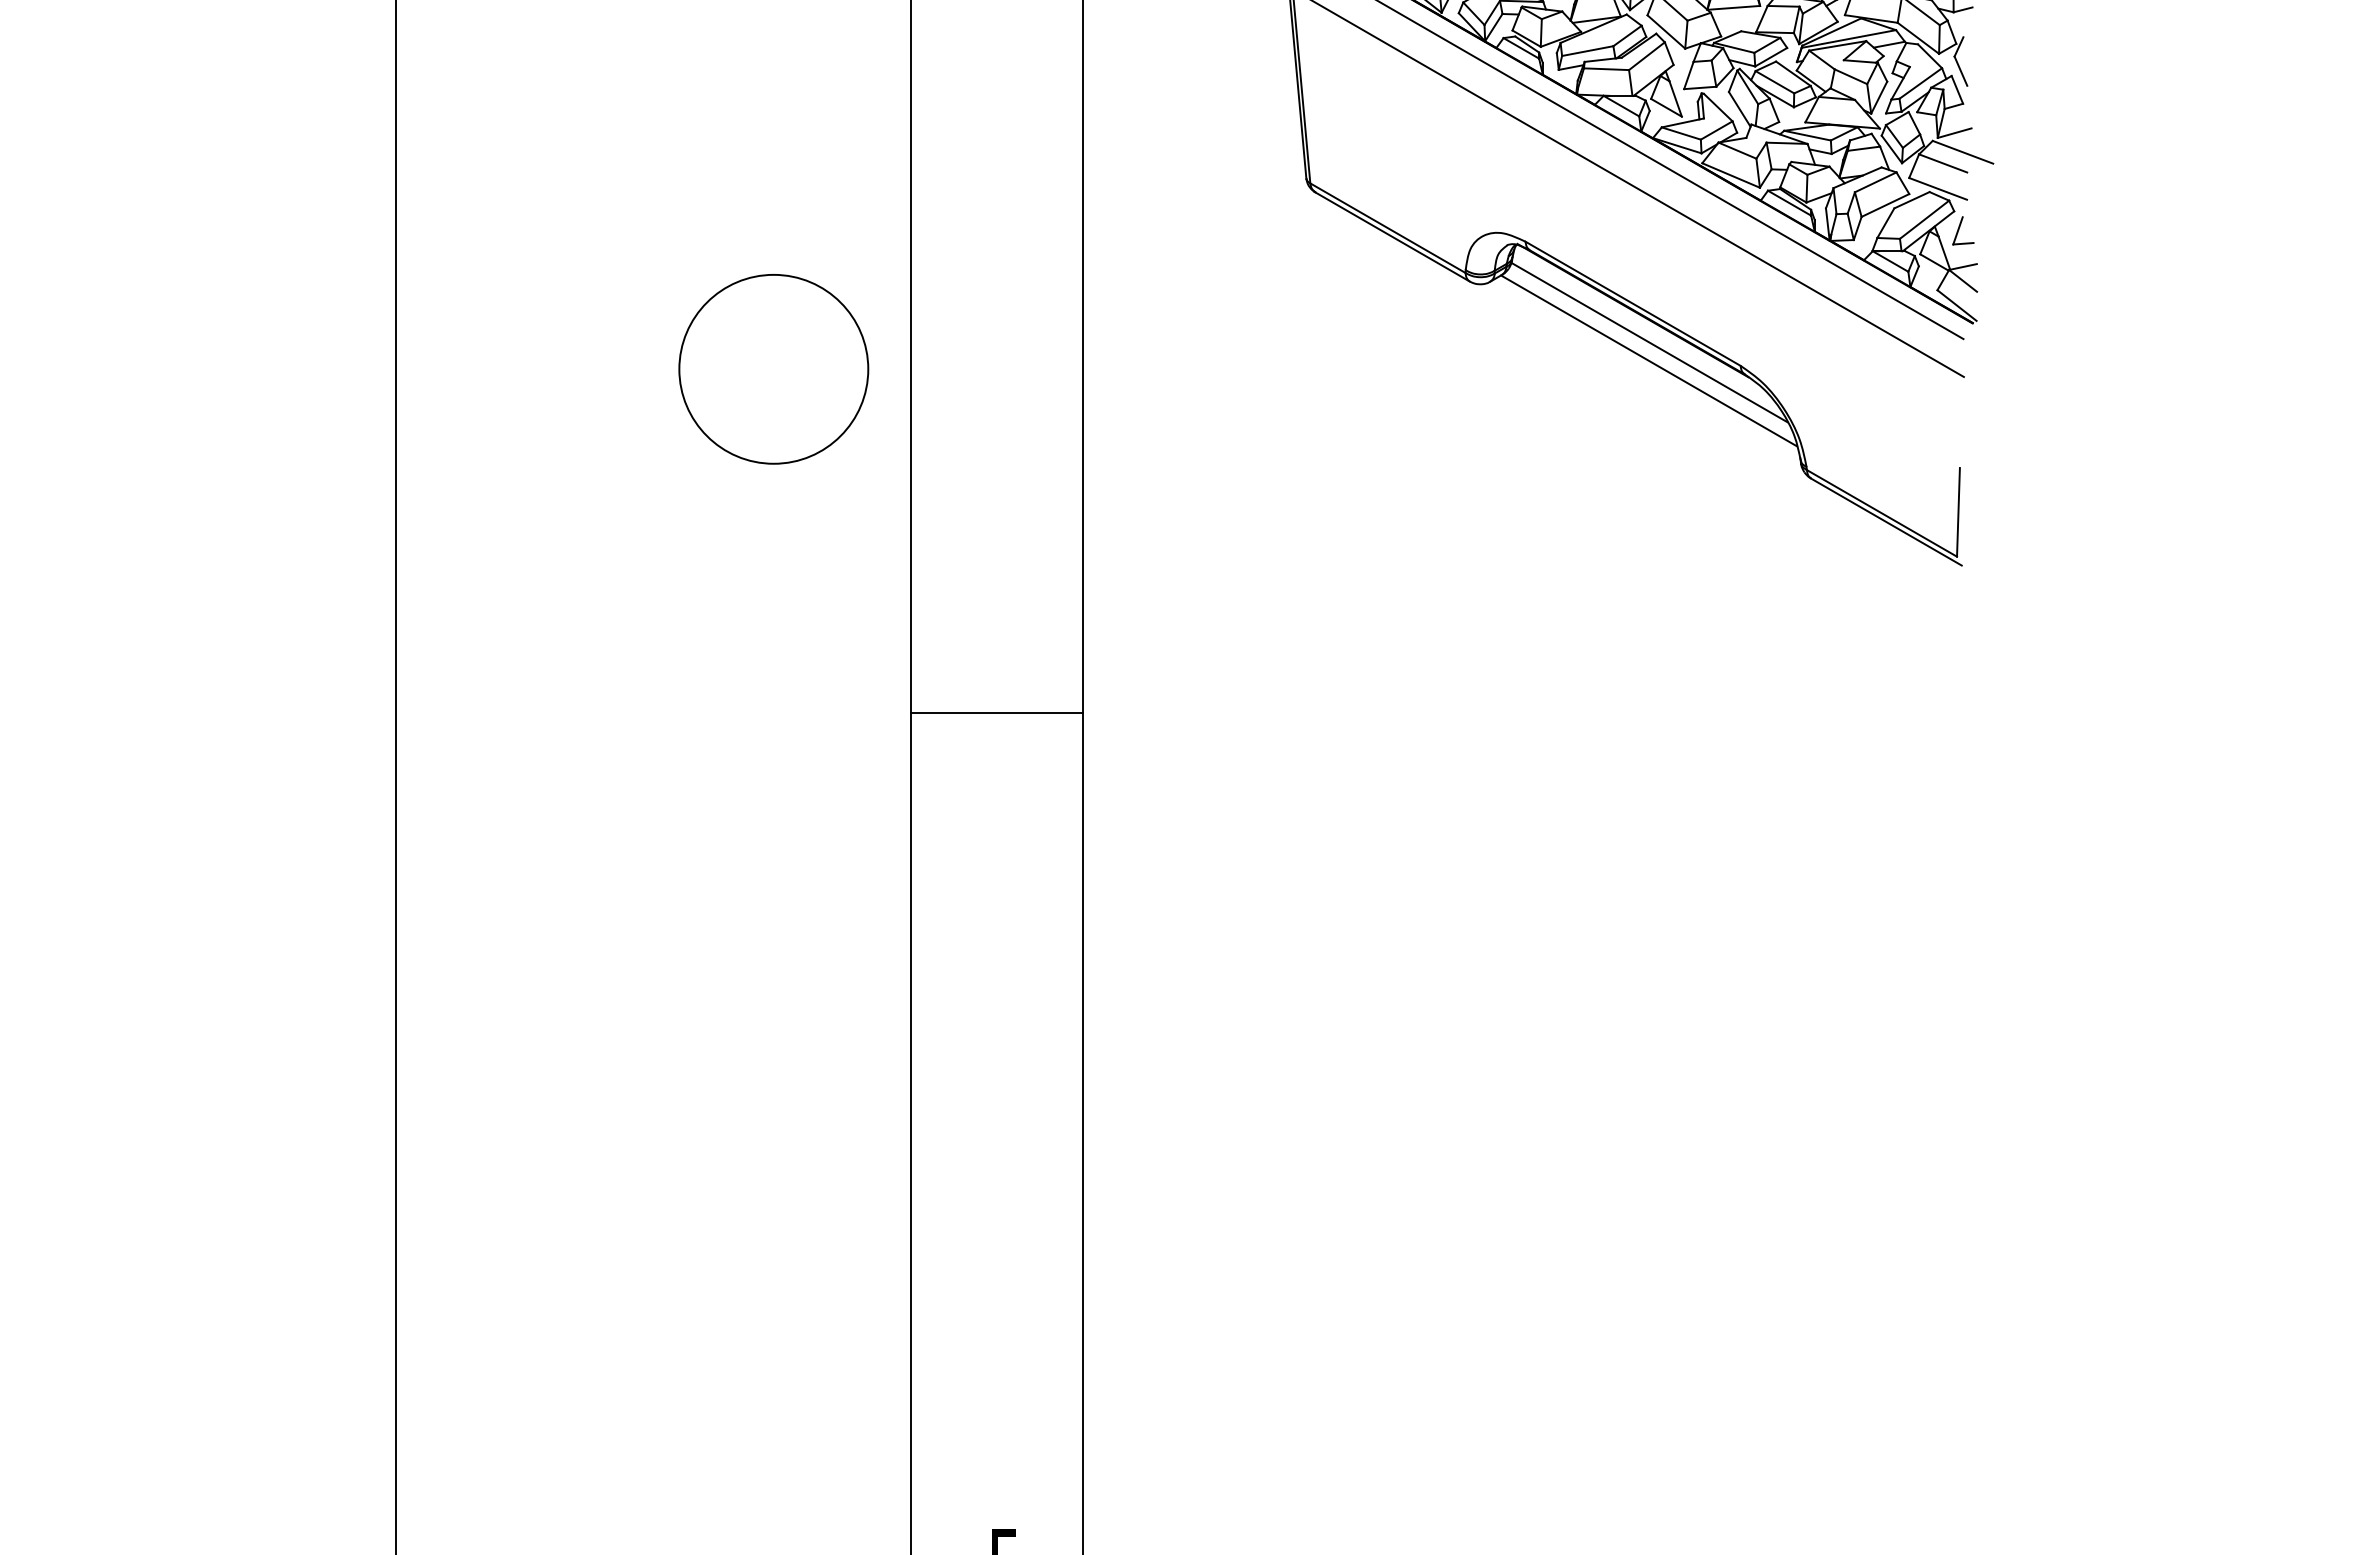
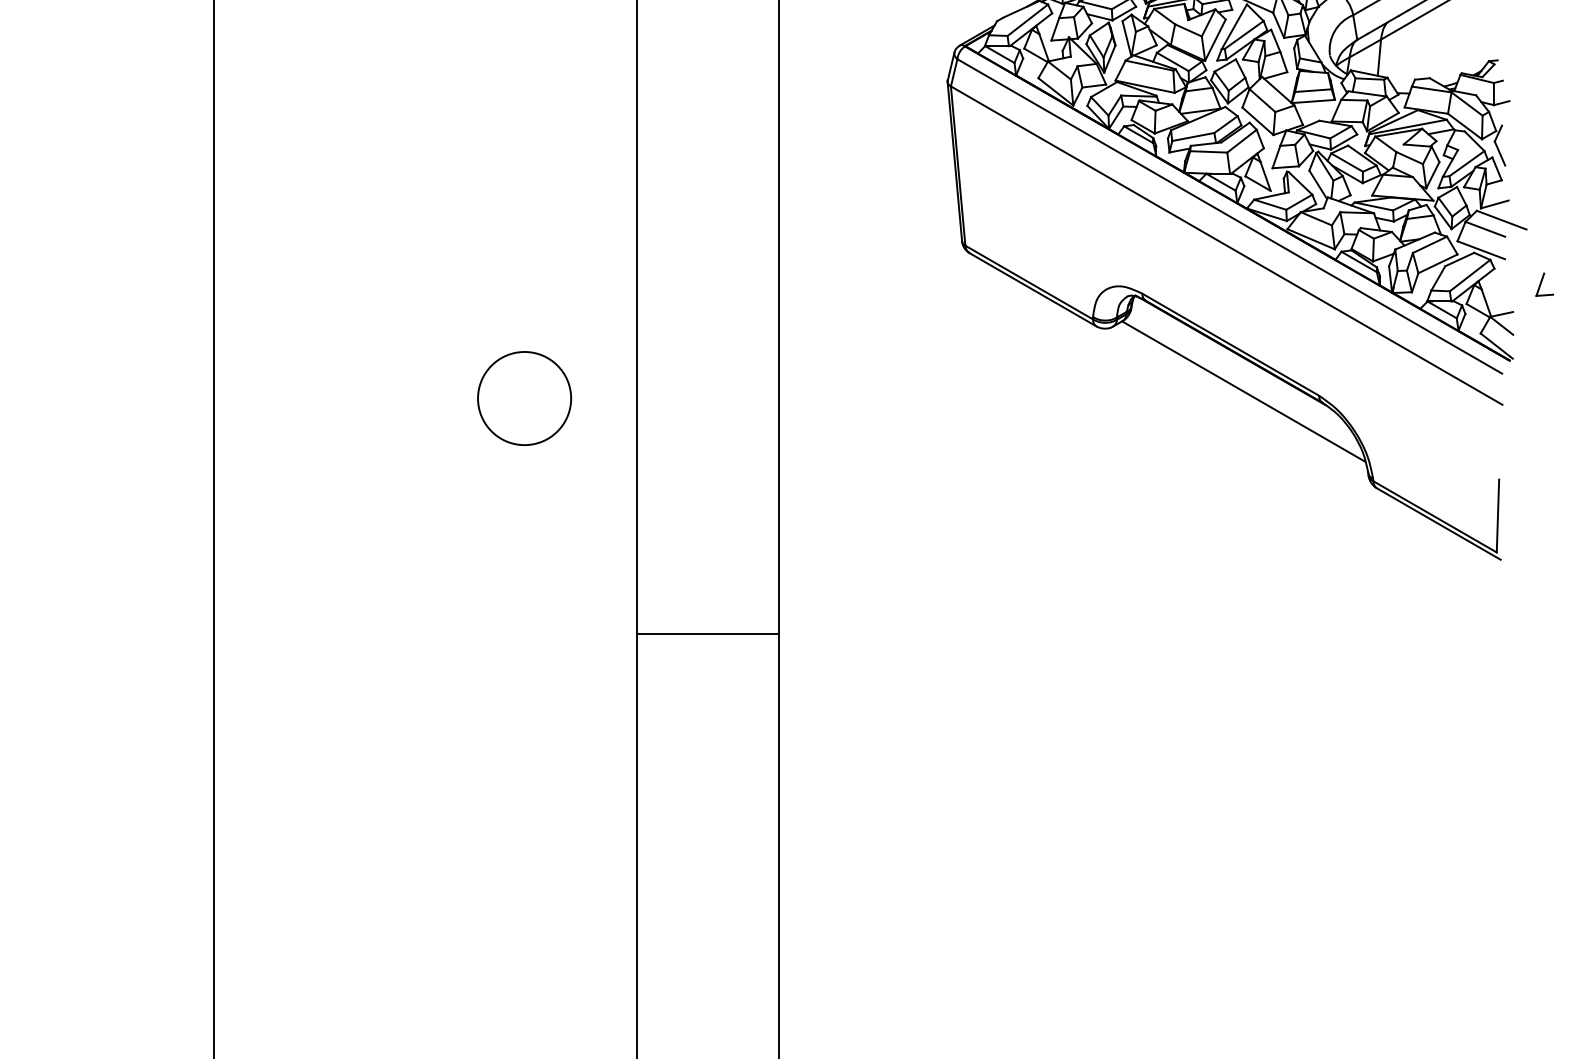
part: (1963, 230) -> (1544, 284), moved
line: (1649, 342) -> (1244, 376), removed
circle: (773, 369) -> (524, 398), size x0.6
line: (996, 712) -> (707, 633), moved

